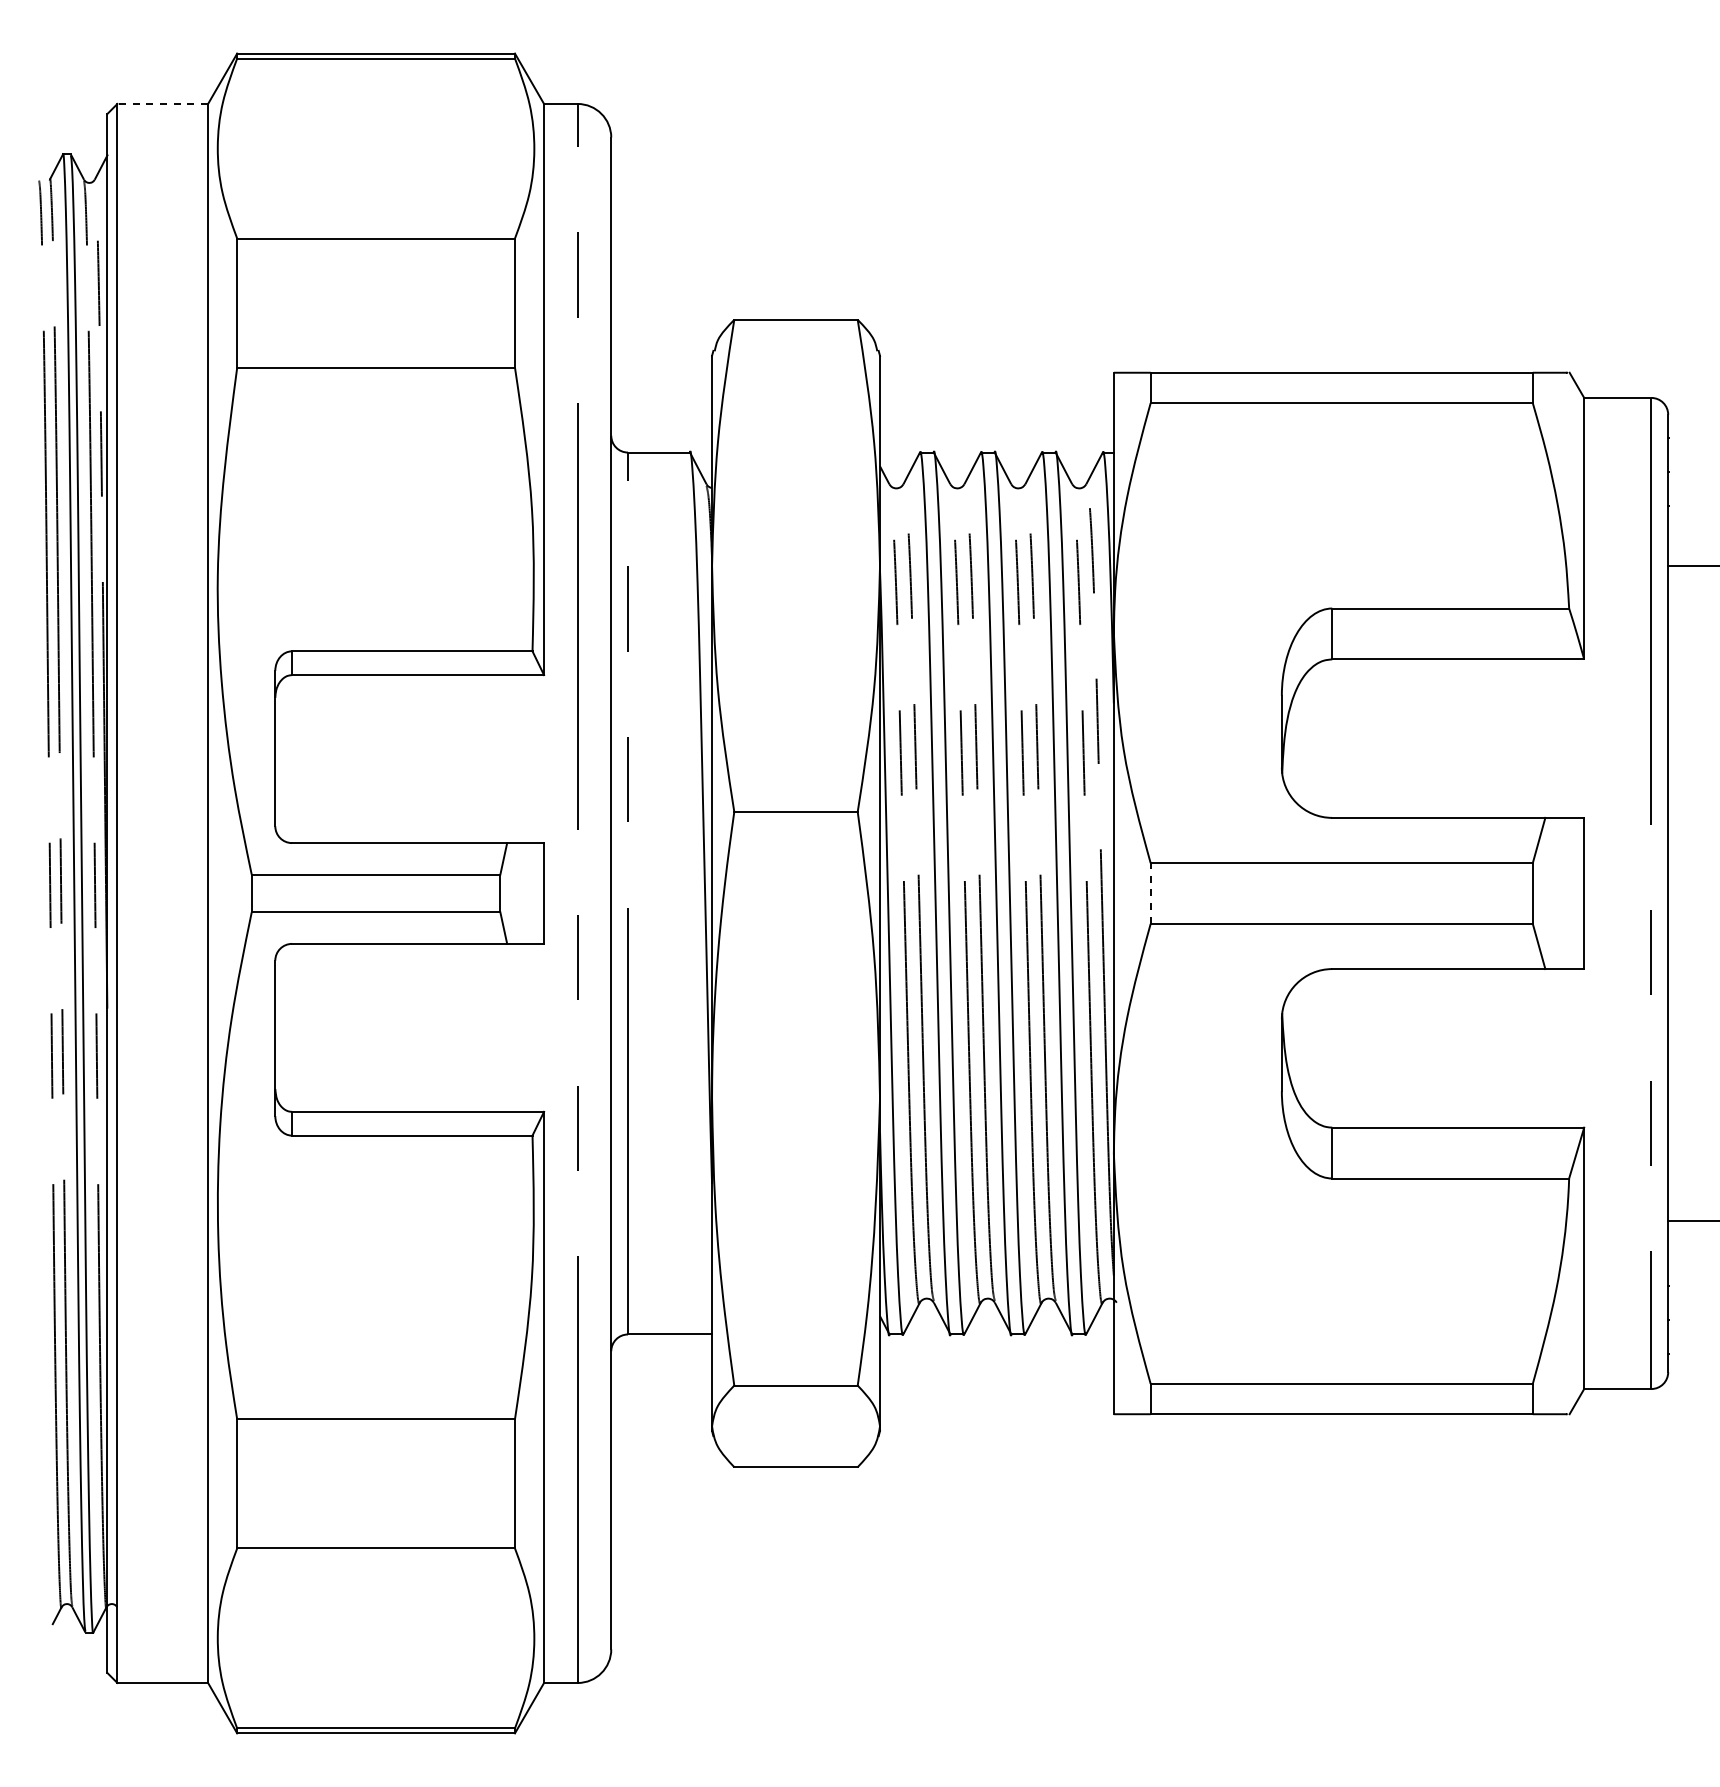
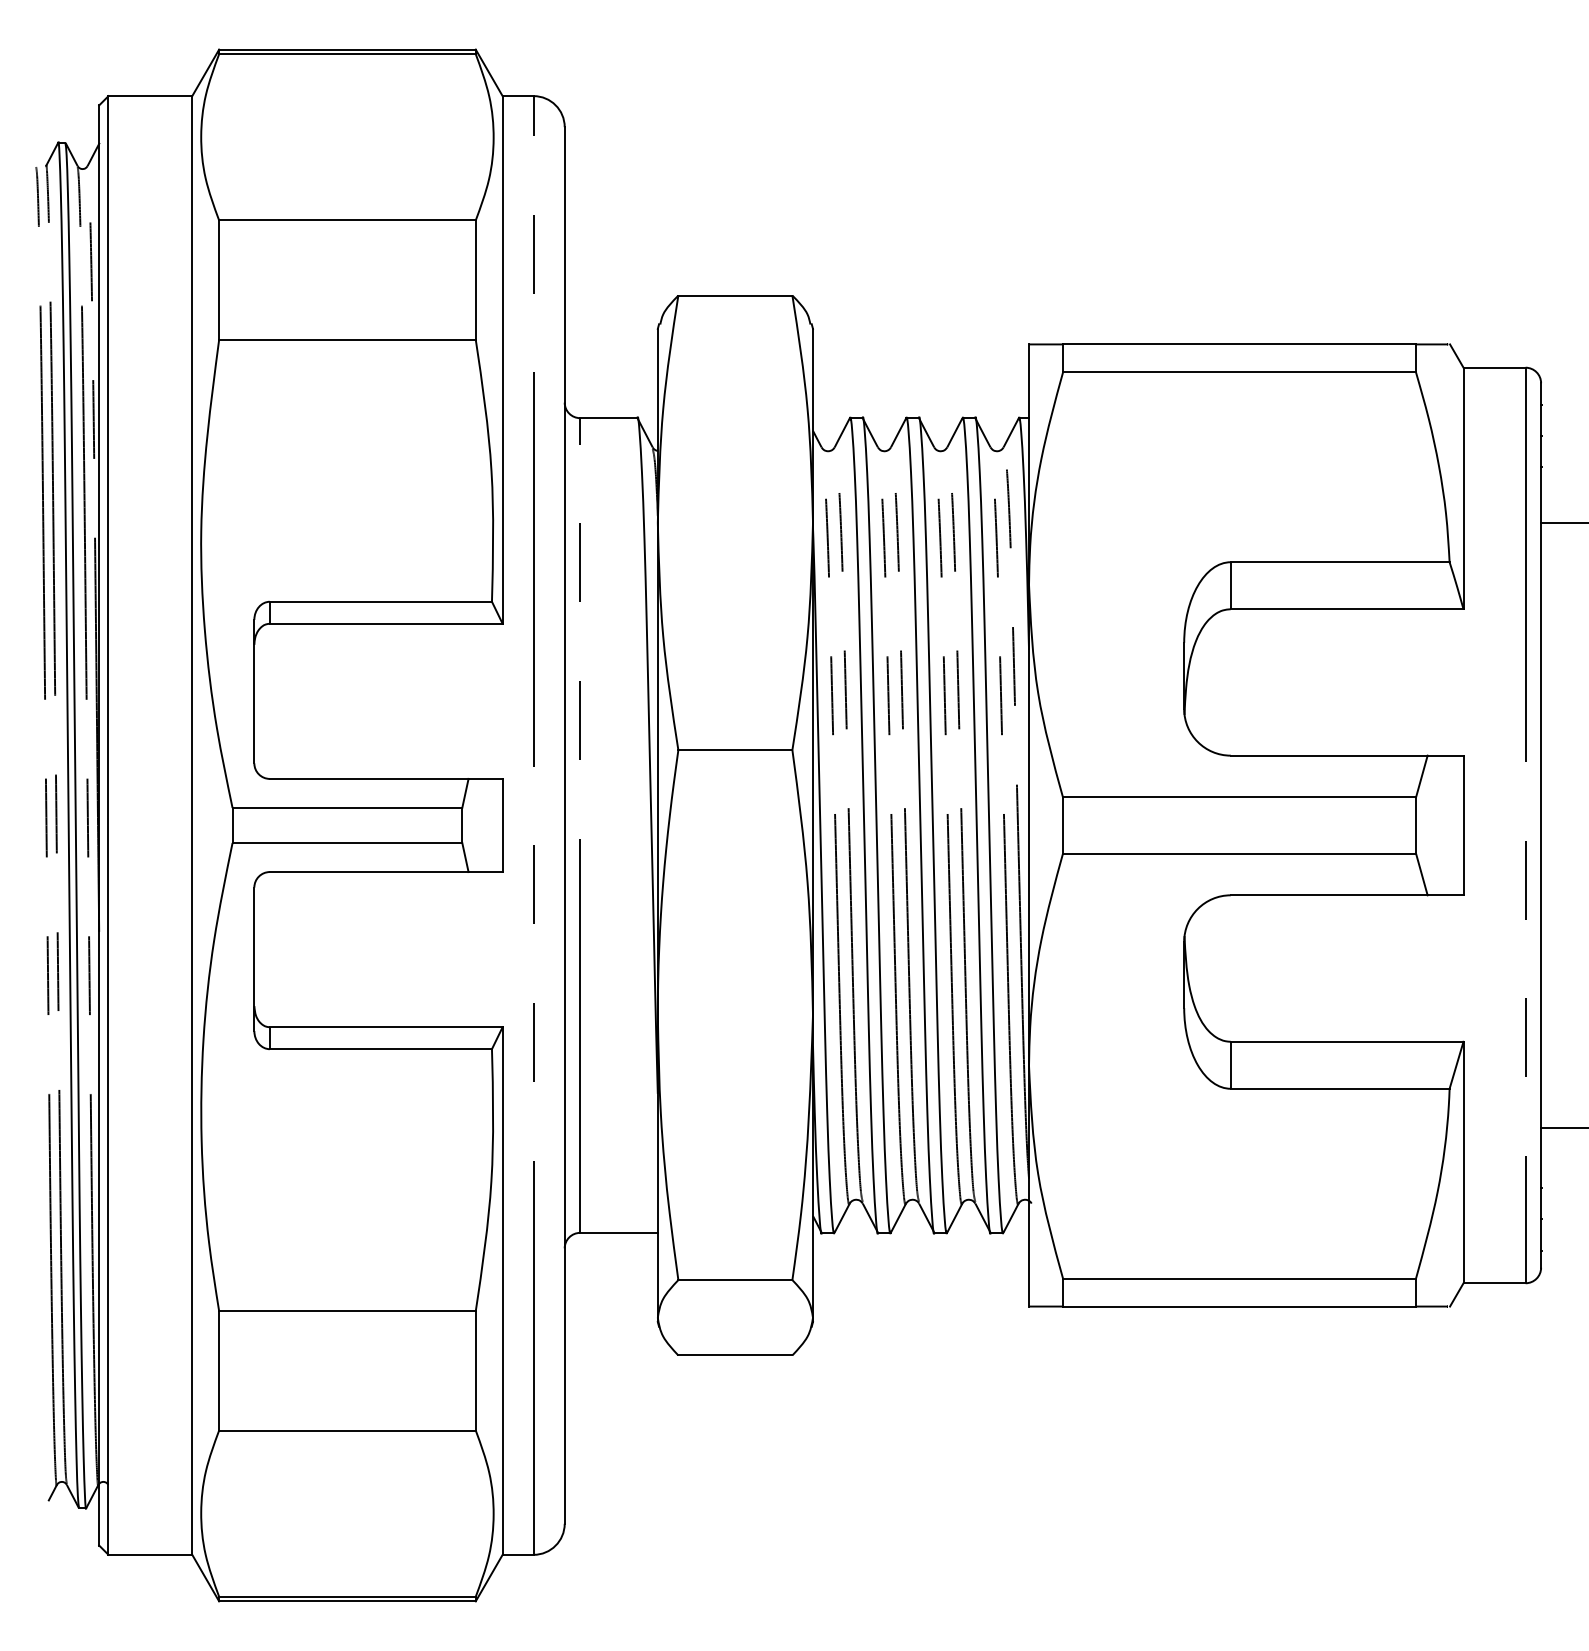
line: (162, 103) -> (150, 95), dashed -> solid
line: (1150, 893) -> (1062, 825), dashed -> solid

